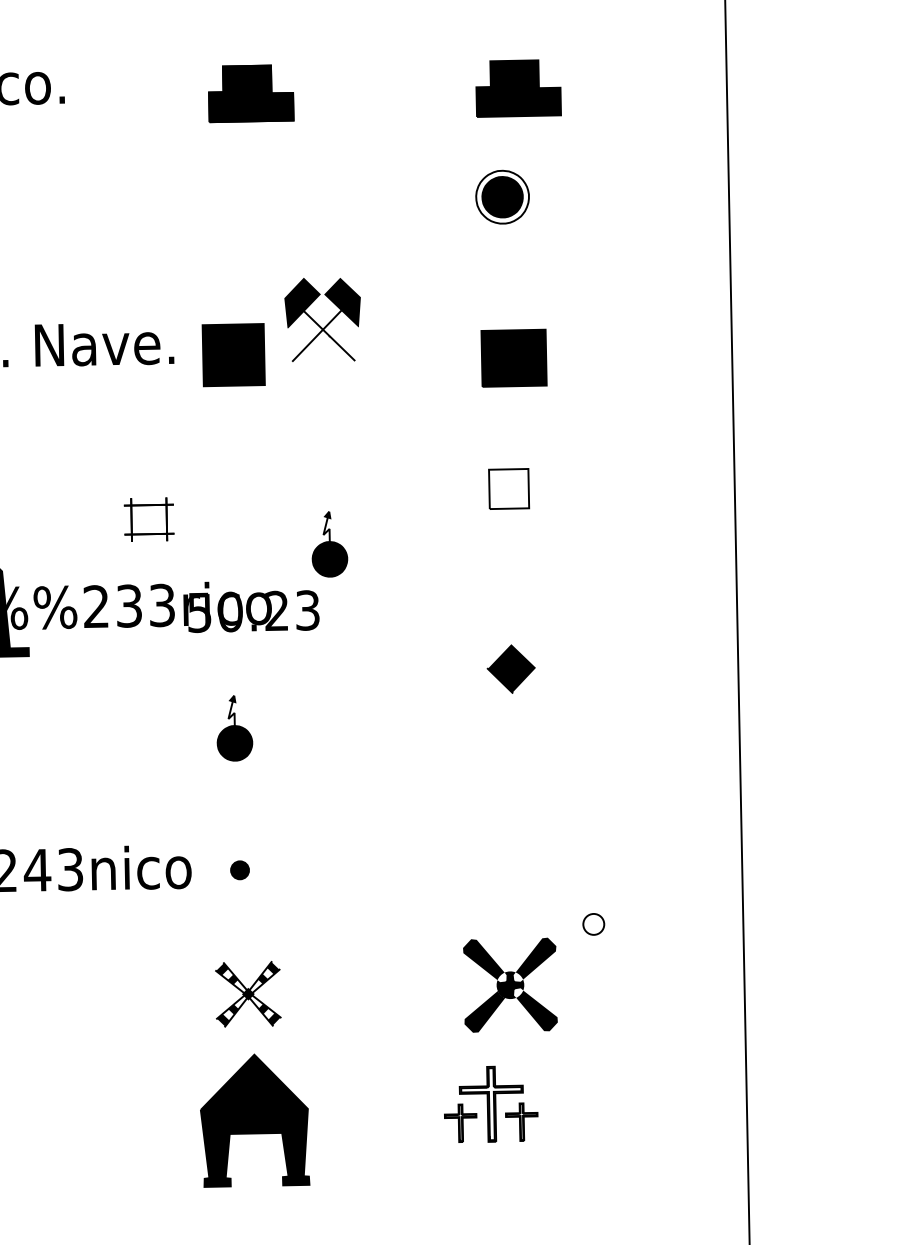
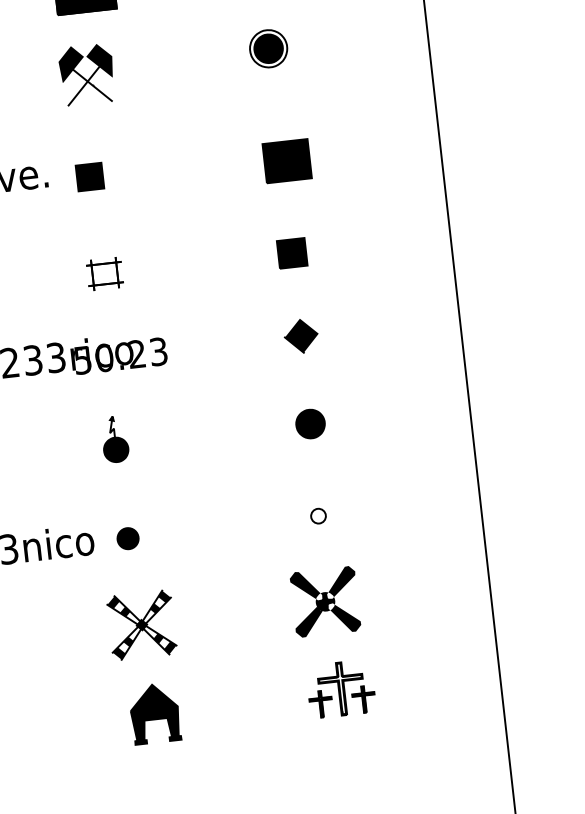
part: (322, 319) -> (86, 74), moved
part: (233, 354) -> (89, 176), size x0.62
fill: (509, 488) -> (292, 252), added
part: (148, 519) -> (104, 273), moved
part: (329, 544) -> (169, 304), removed
part: (510, 668) -> (300, 335), moved
part: (512, 731) -> (310, 423), added
part: (239, 870) -> (127, 538), size x1.67
part: (593, 924) -> (318, 516), moved
part: (248, 994) -> (142, 625), size x1.43
part: (491, 1103) -> (341, 688), moved
part: (255, 1120) -> (155, 713), size x0.62

